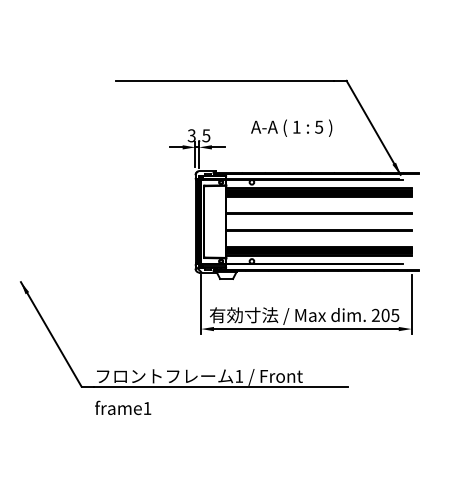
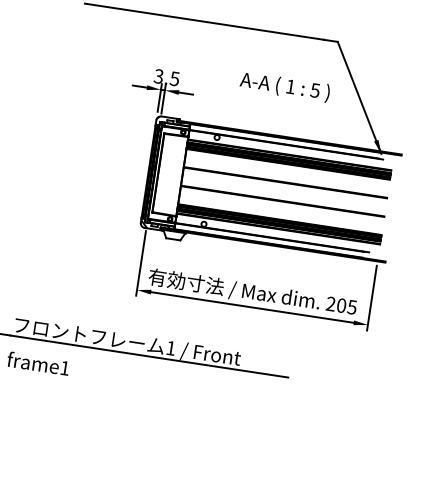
text: (291, 127) -> (284, 86), moved

